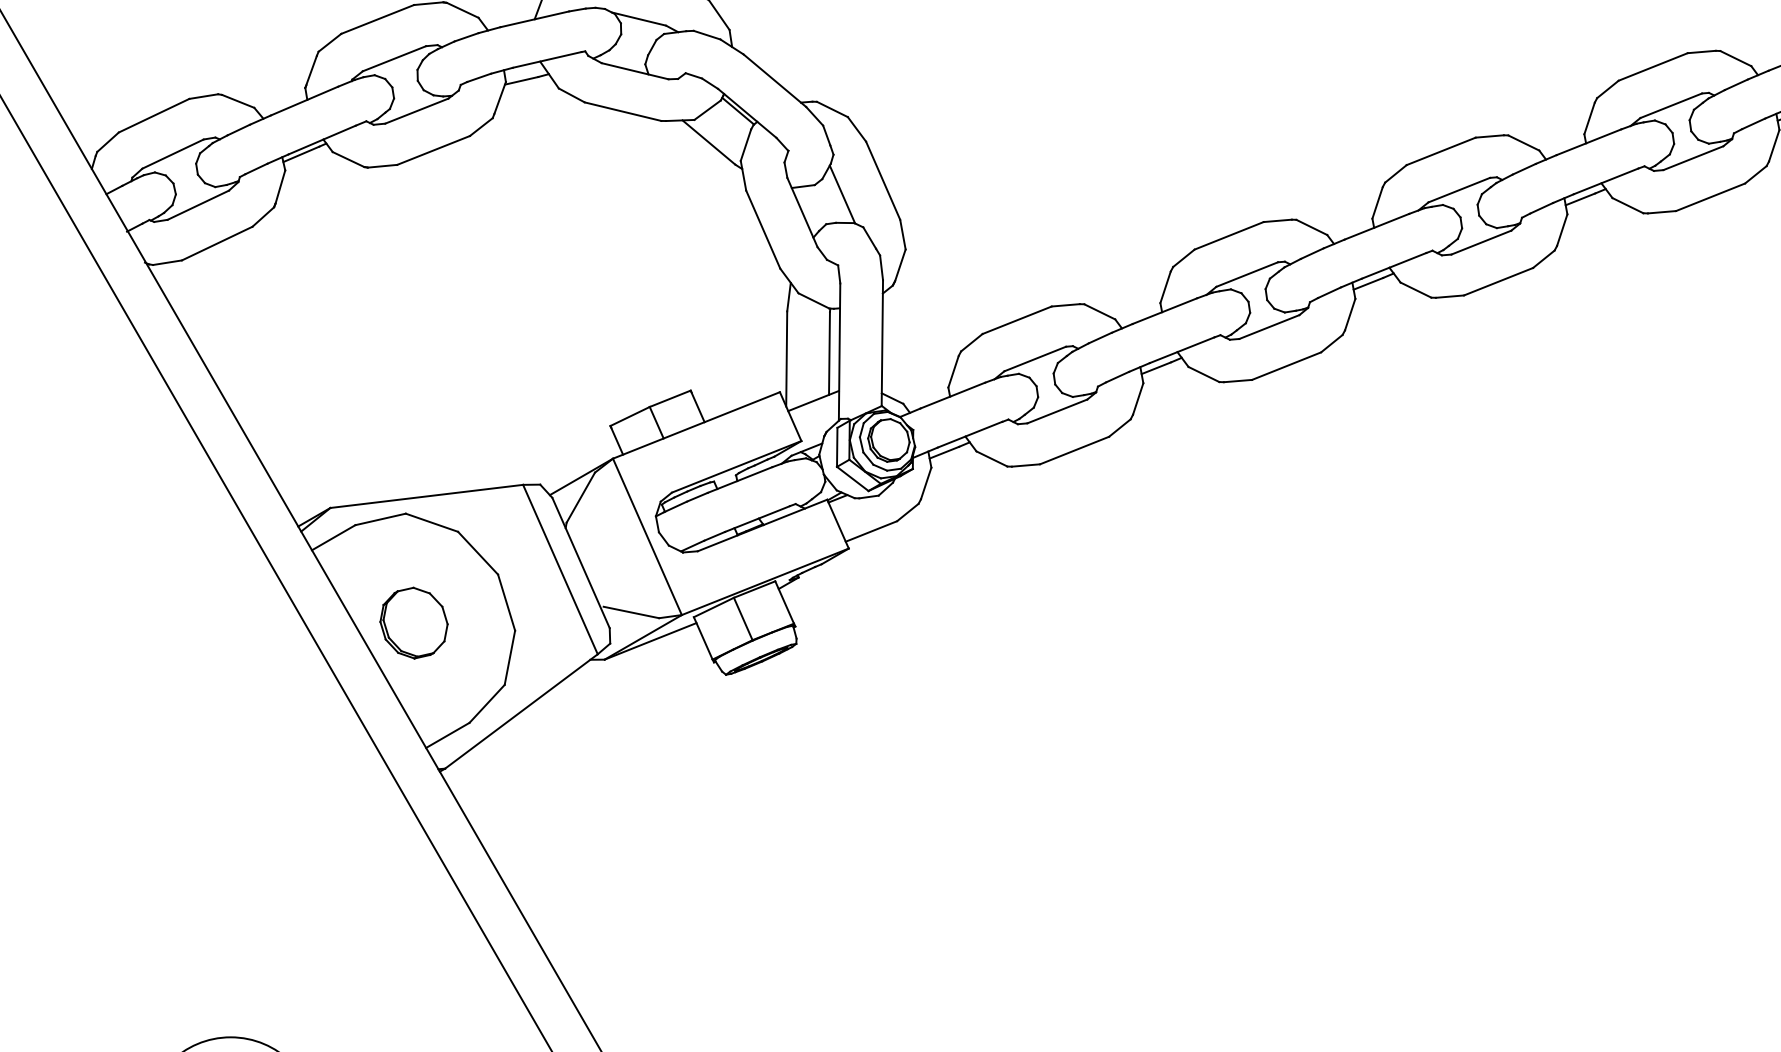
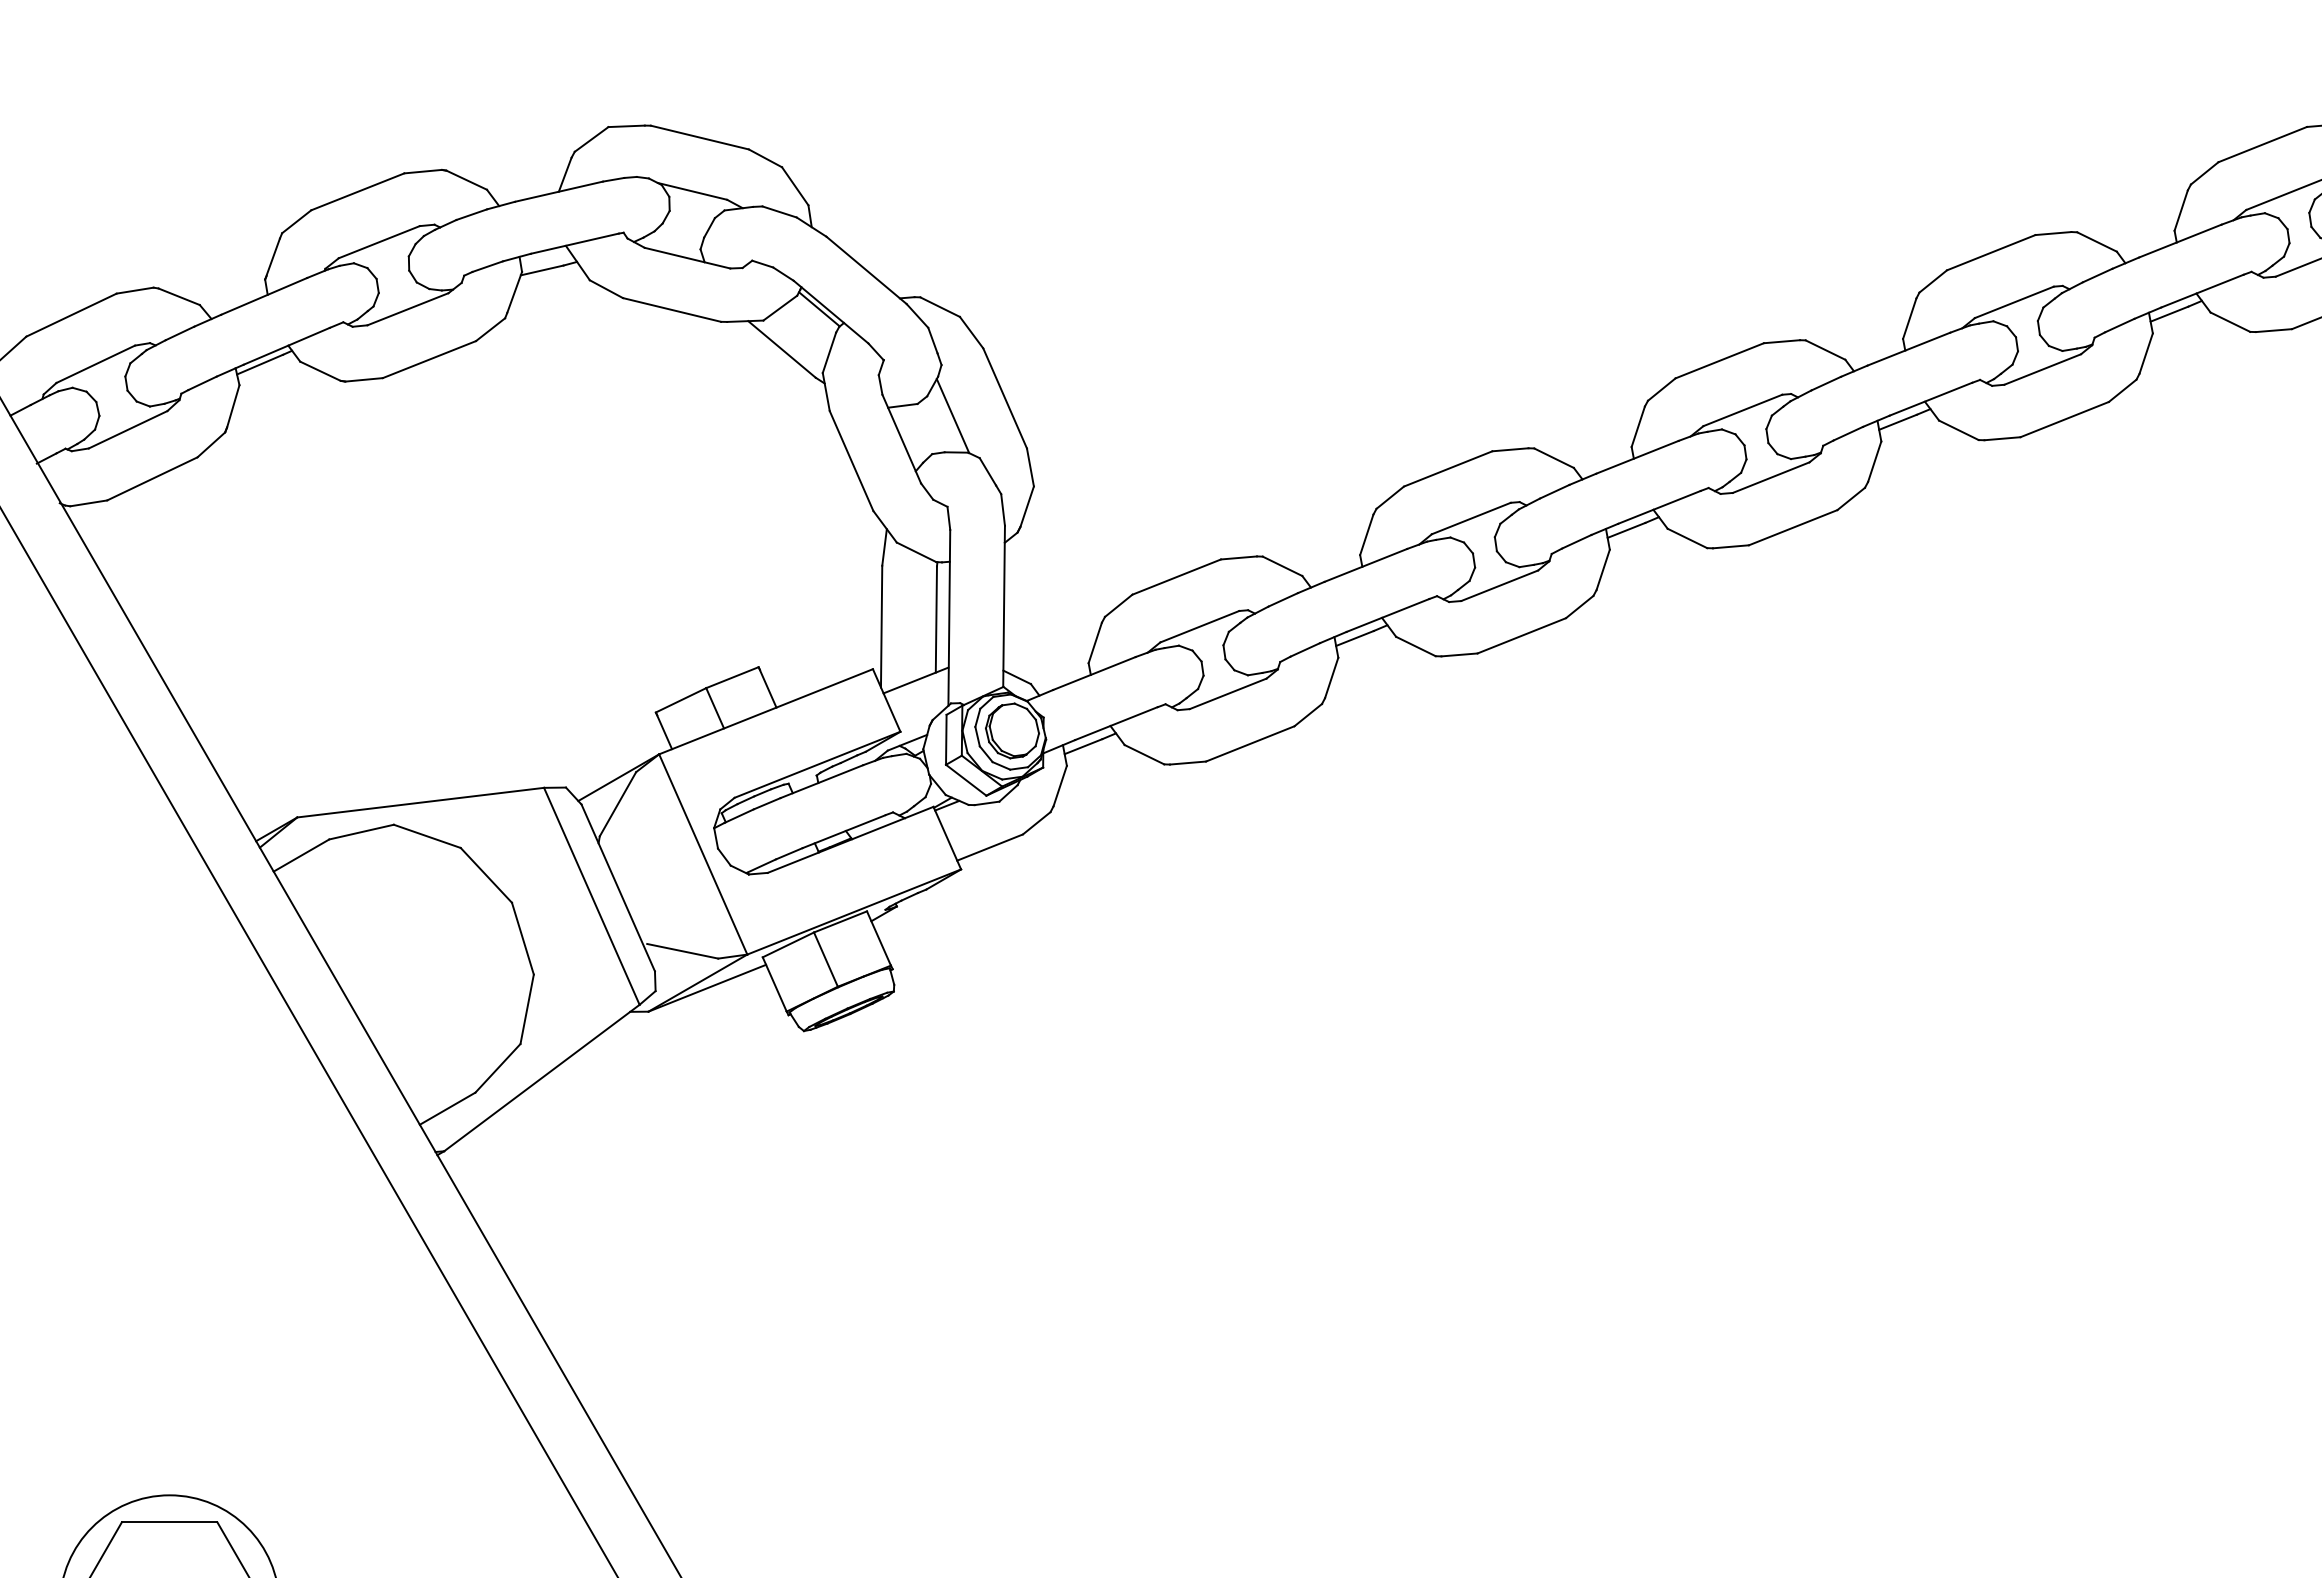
part: (414, 622) -> (404, 964), removed

